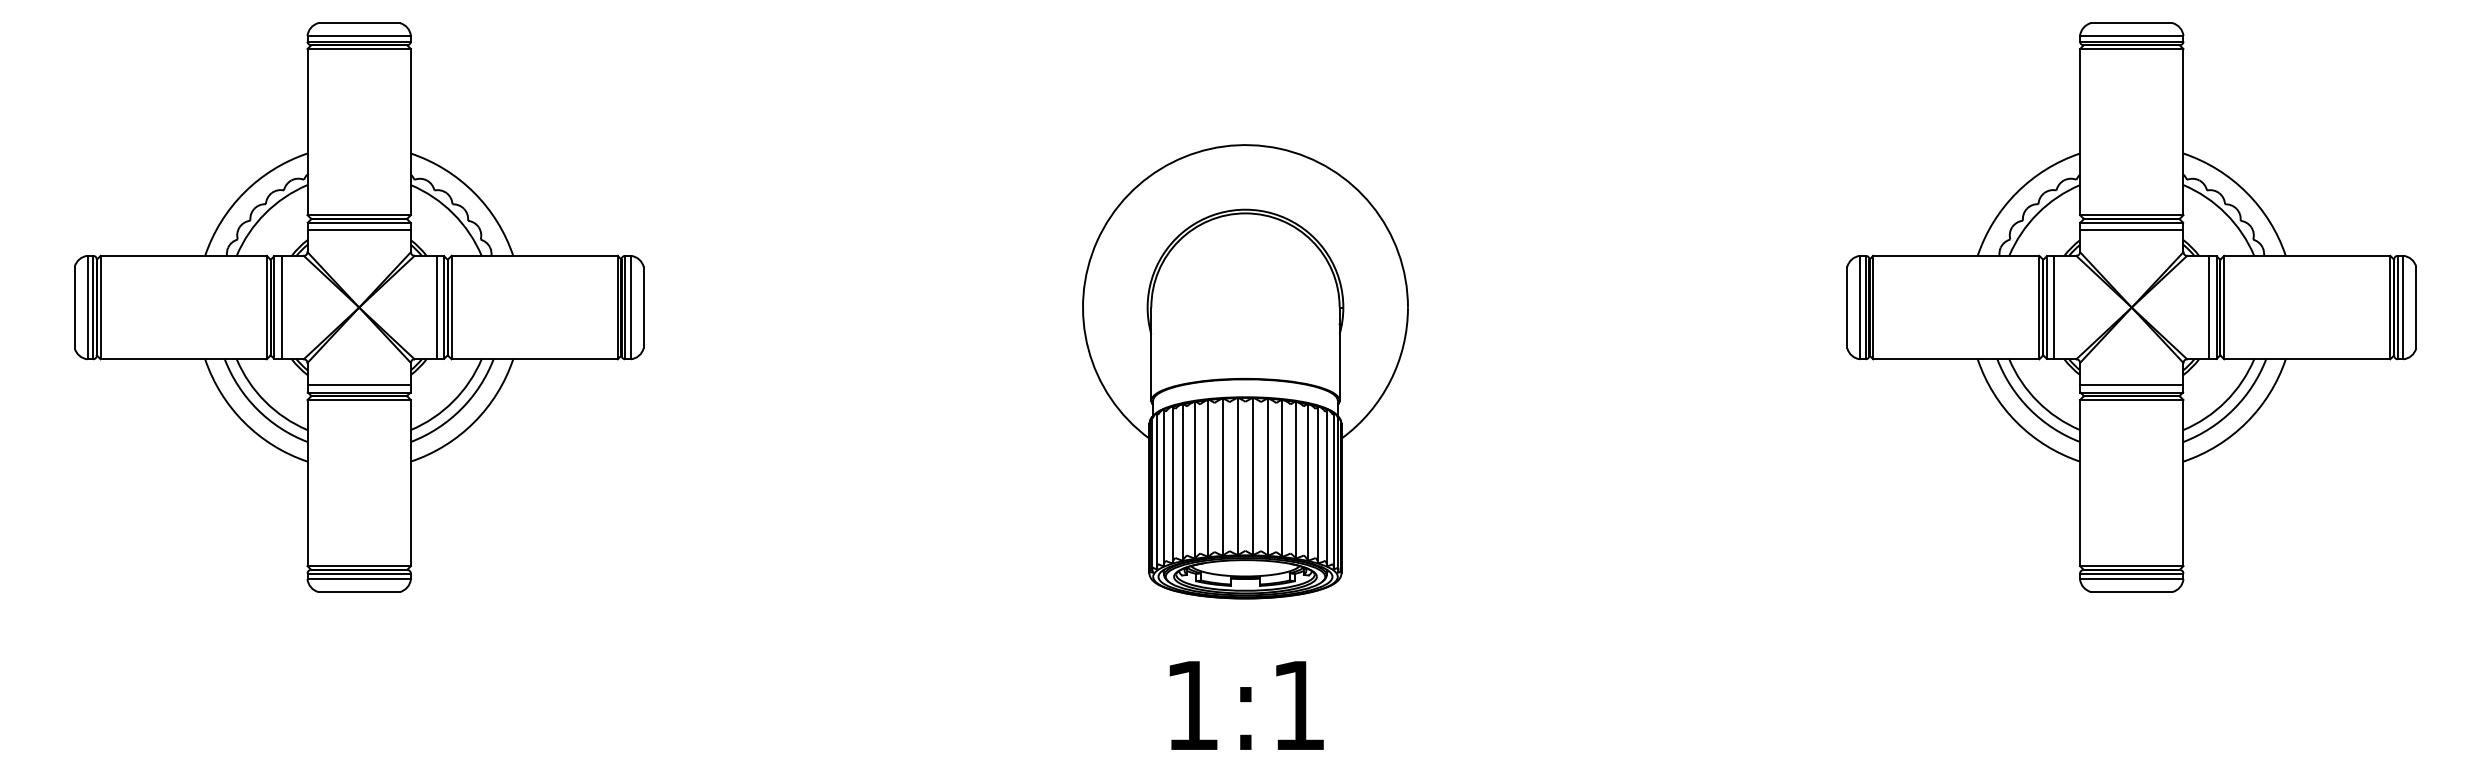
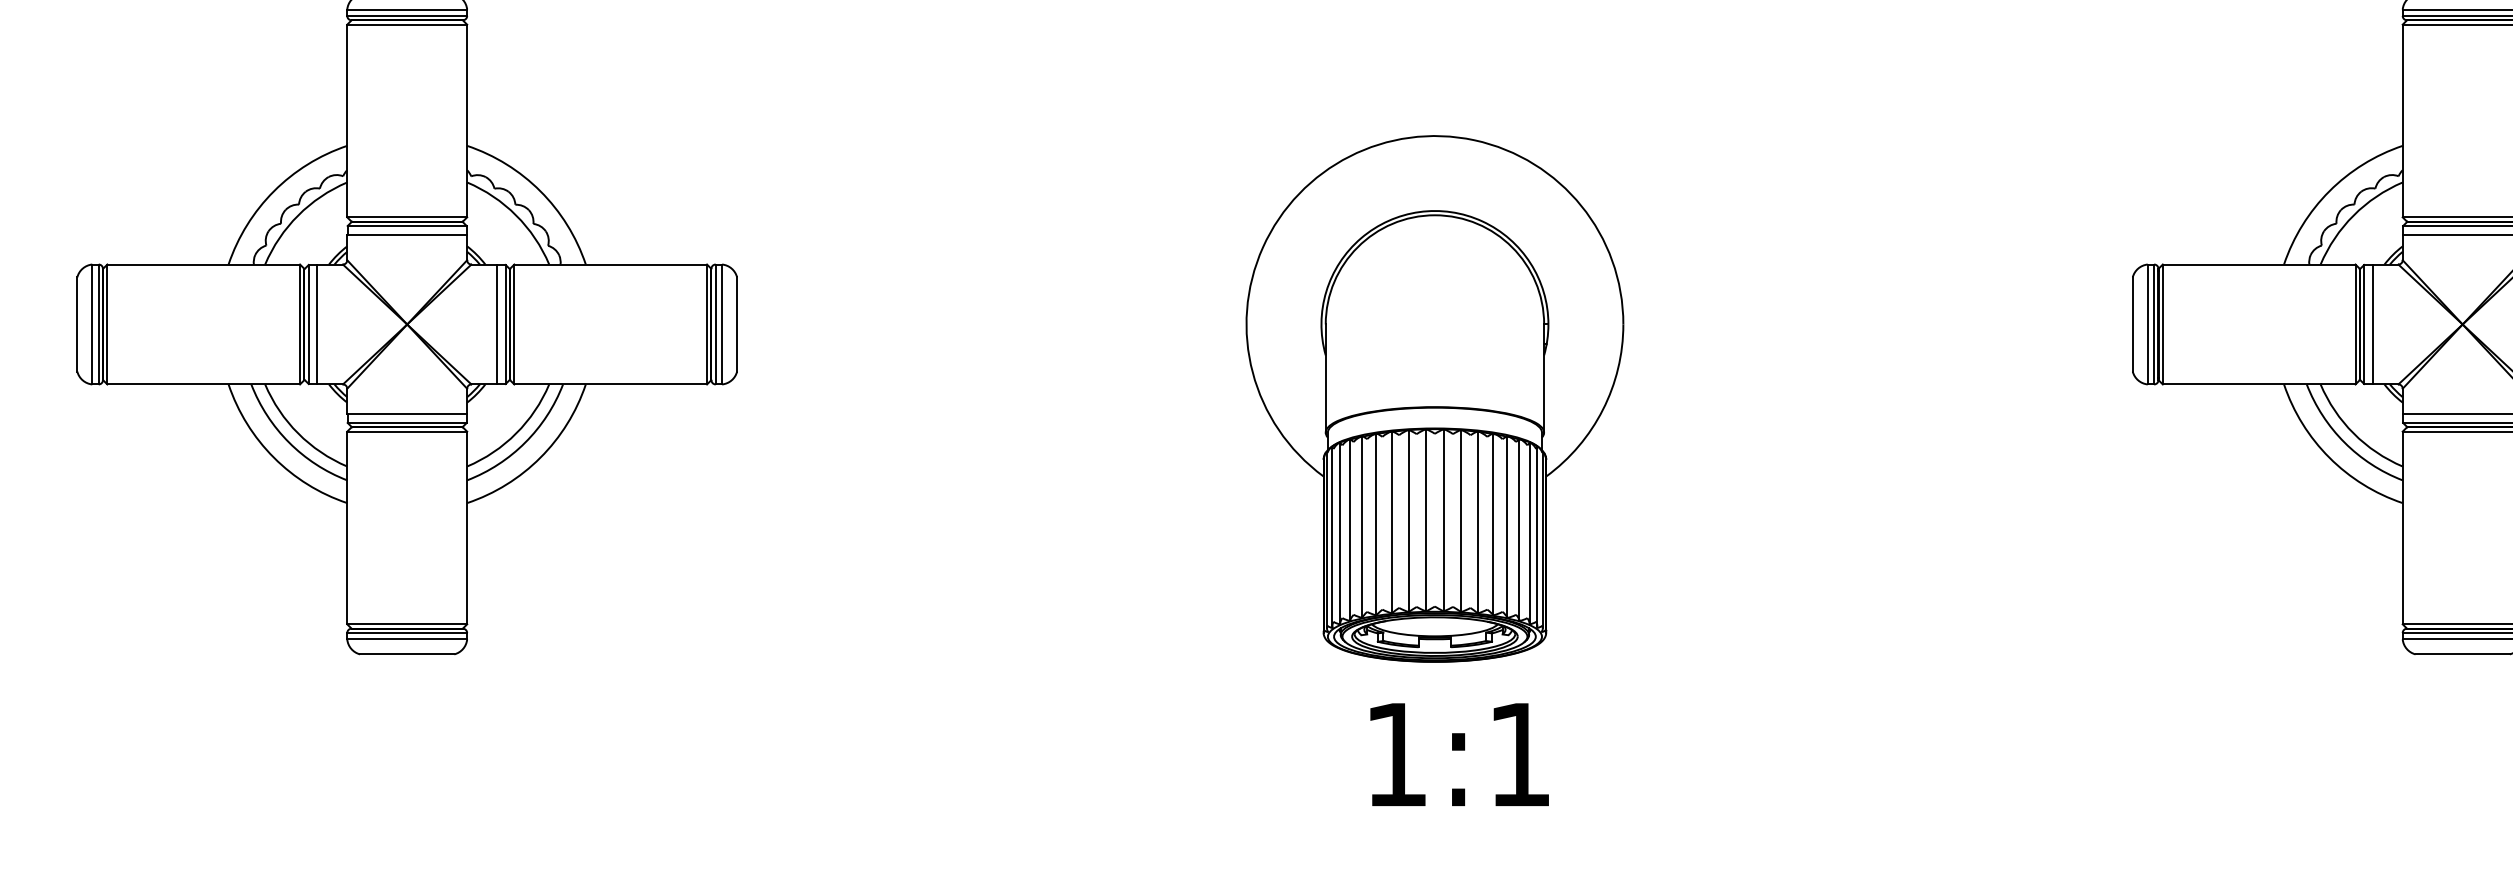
text: (1246, 705) -> (1459, 754), moved

